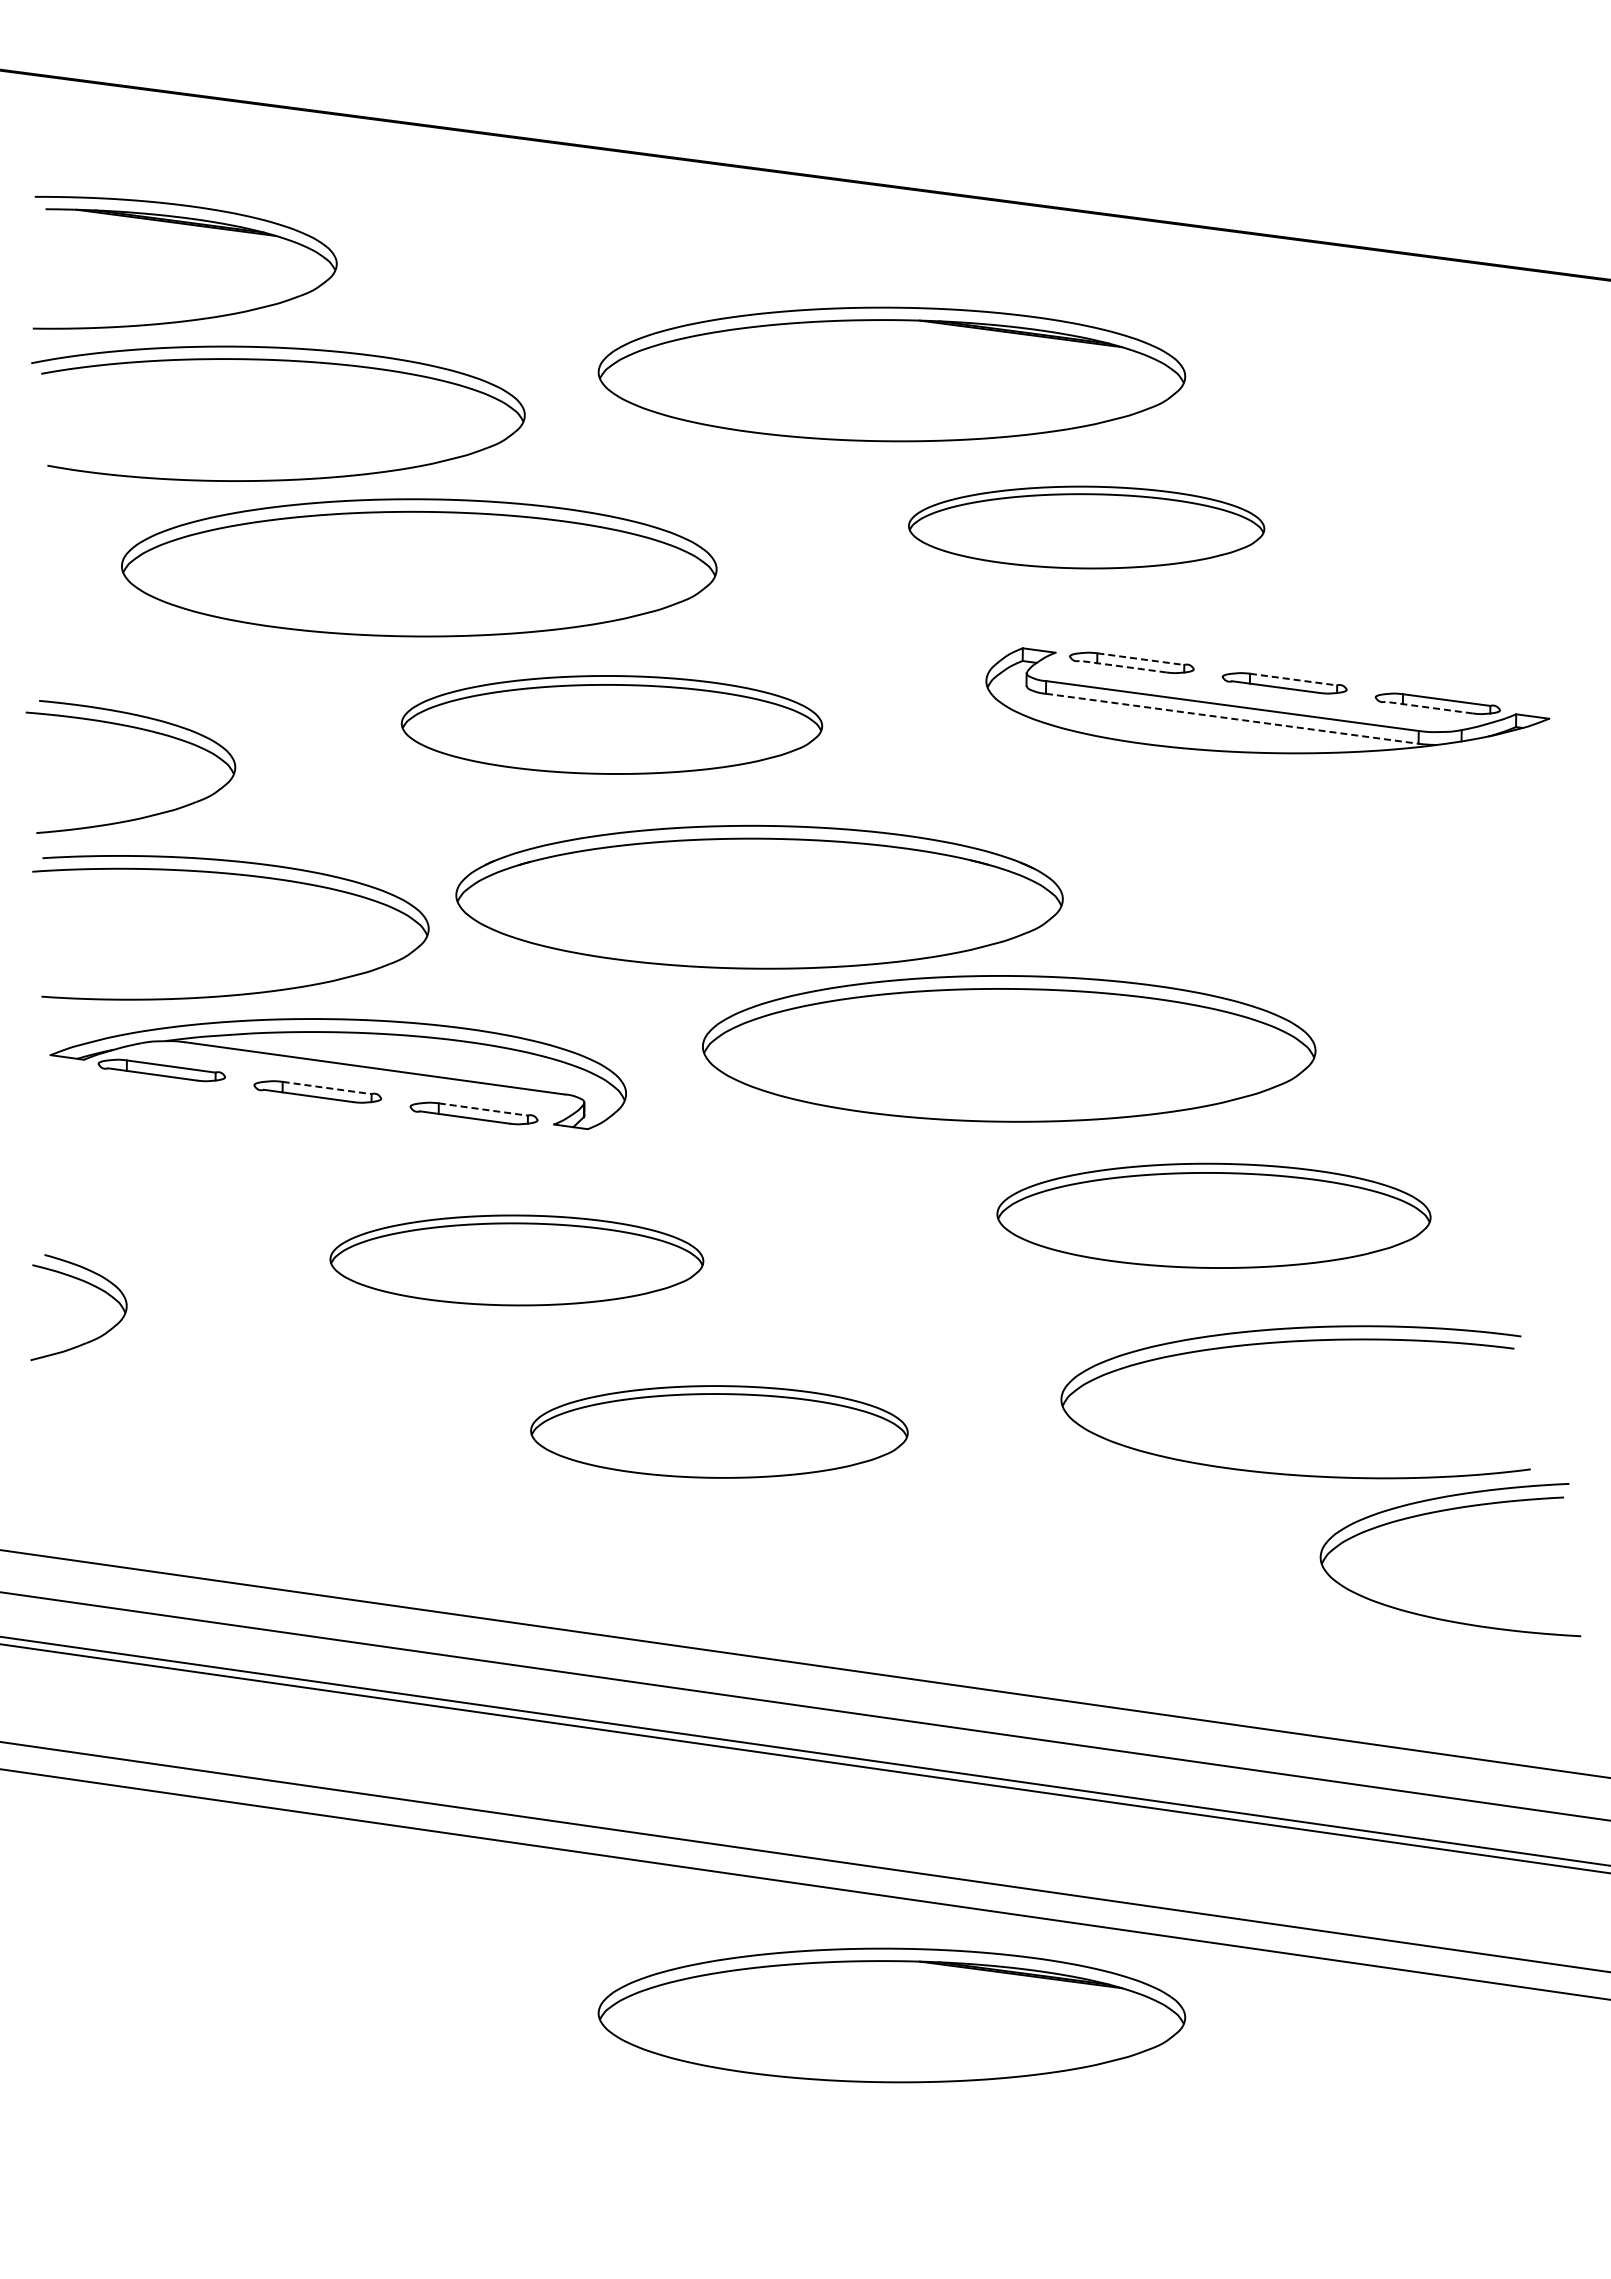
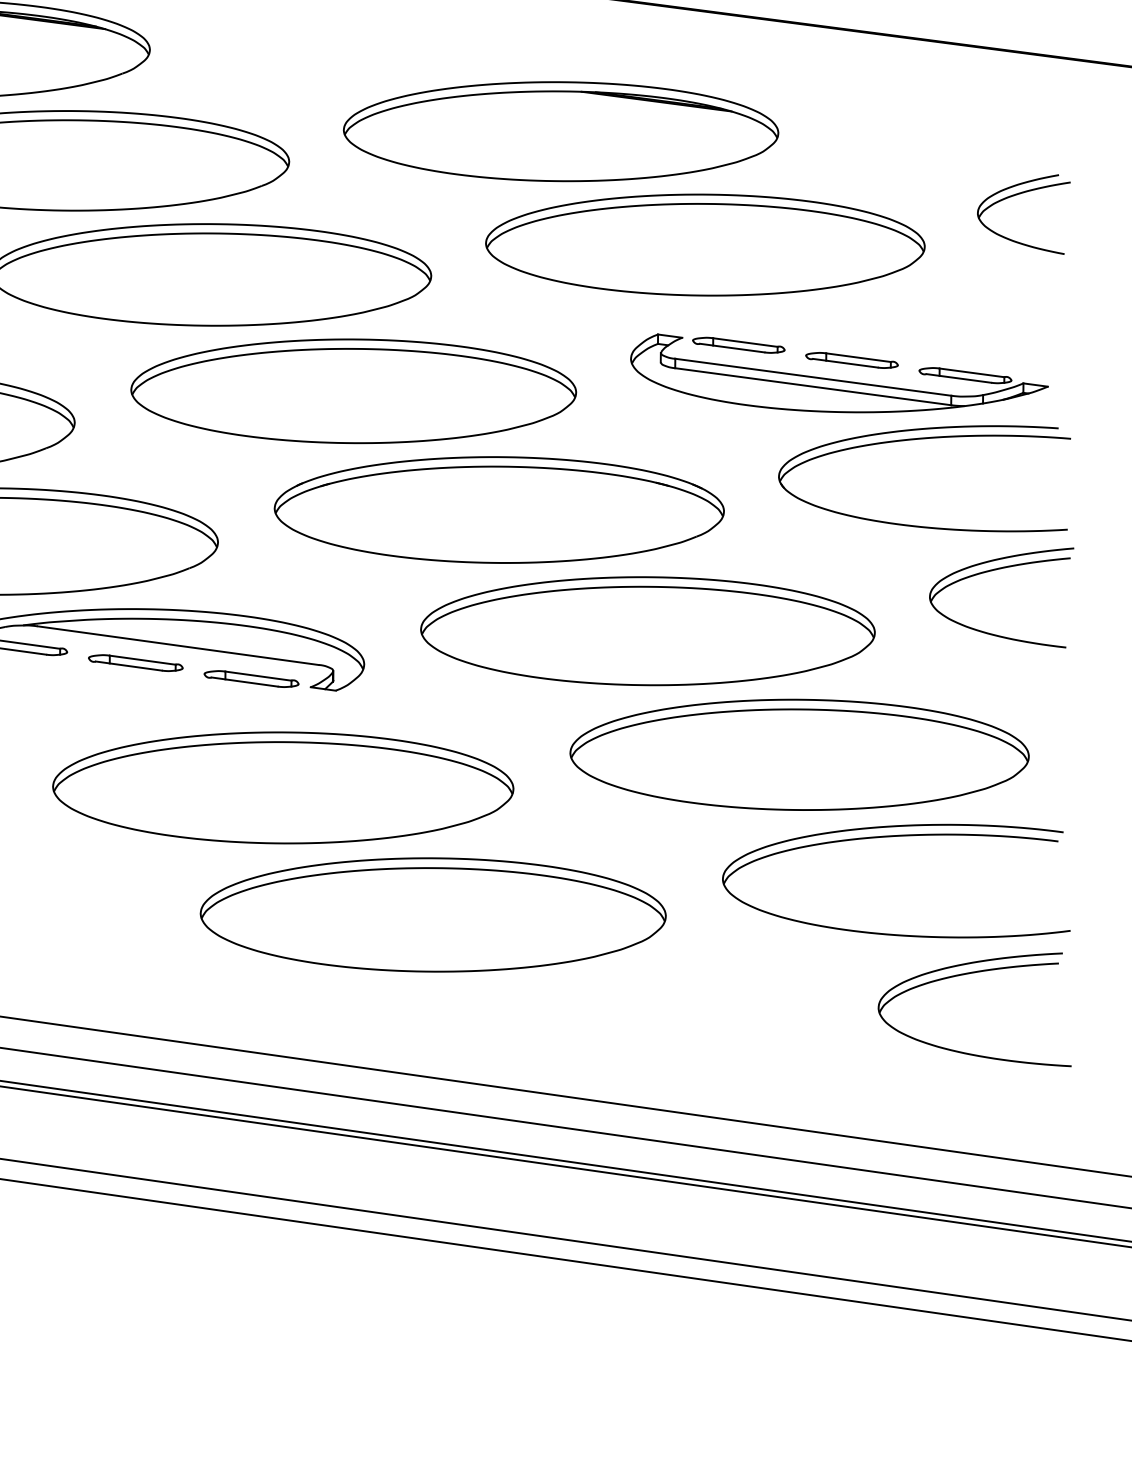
part: (1506, 460) -> (1016, 195), added
part: (1086, 527) -> (705, 245), size x1.67
line: (1140, 659) -> (745, 342), dashed -> solid
line: (1123, 666) -> (732, 347), dashed -> solid
line: (1293, 679) -> (858, 357), dashed -> solid
line: (1428, 707) -> (958, 378), dashed -> solid
line: (1232, 718) -> (813, 386), dashed -> solid
part: (611, 724) -> (353, 390), size x1.43
part: (1373, 790) -> (917, 439), added
part: (759, 896) -> (499, 509), moved
part: (1475, 967) -> (993, 570), added
line: (327, 1088) -> (143, 660), dashed -> solid
line: (483, 1109) -> (258, 676), dashed -> solid
part: (1213, 1215) -> (799, 754), size x1.43
part: (516, 1260) -> (283, 787), size x1.67
part: (1295, 1342) -> (896, 836), moved
part: (719, 1431) -> (433, 914), size x1.67
part: (891, 2015) -> (560, 1347), removed

